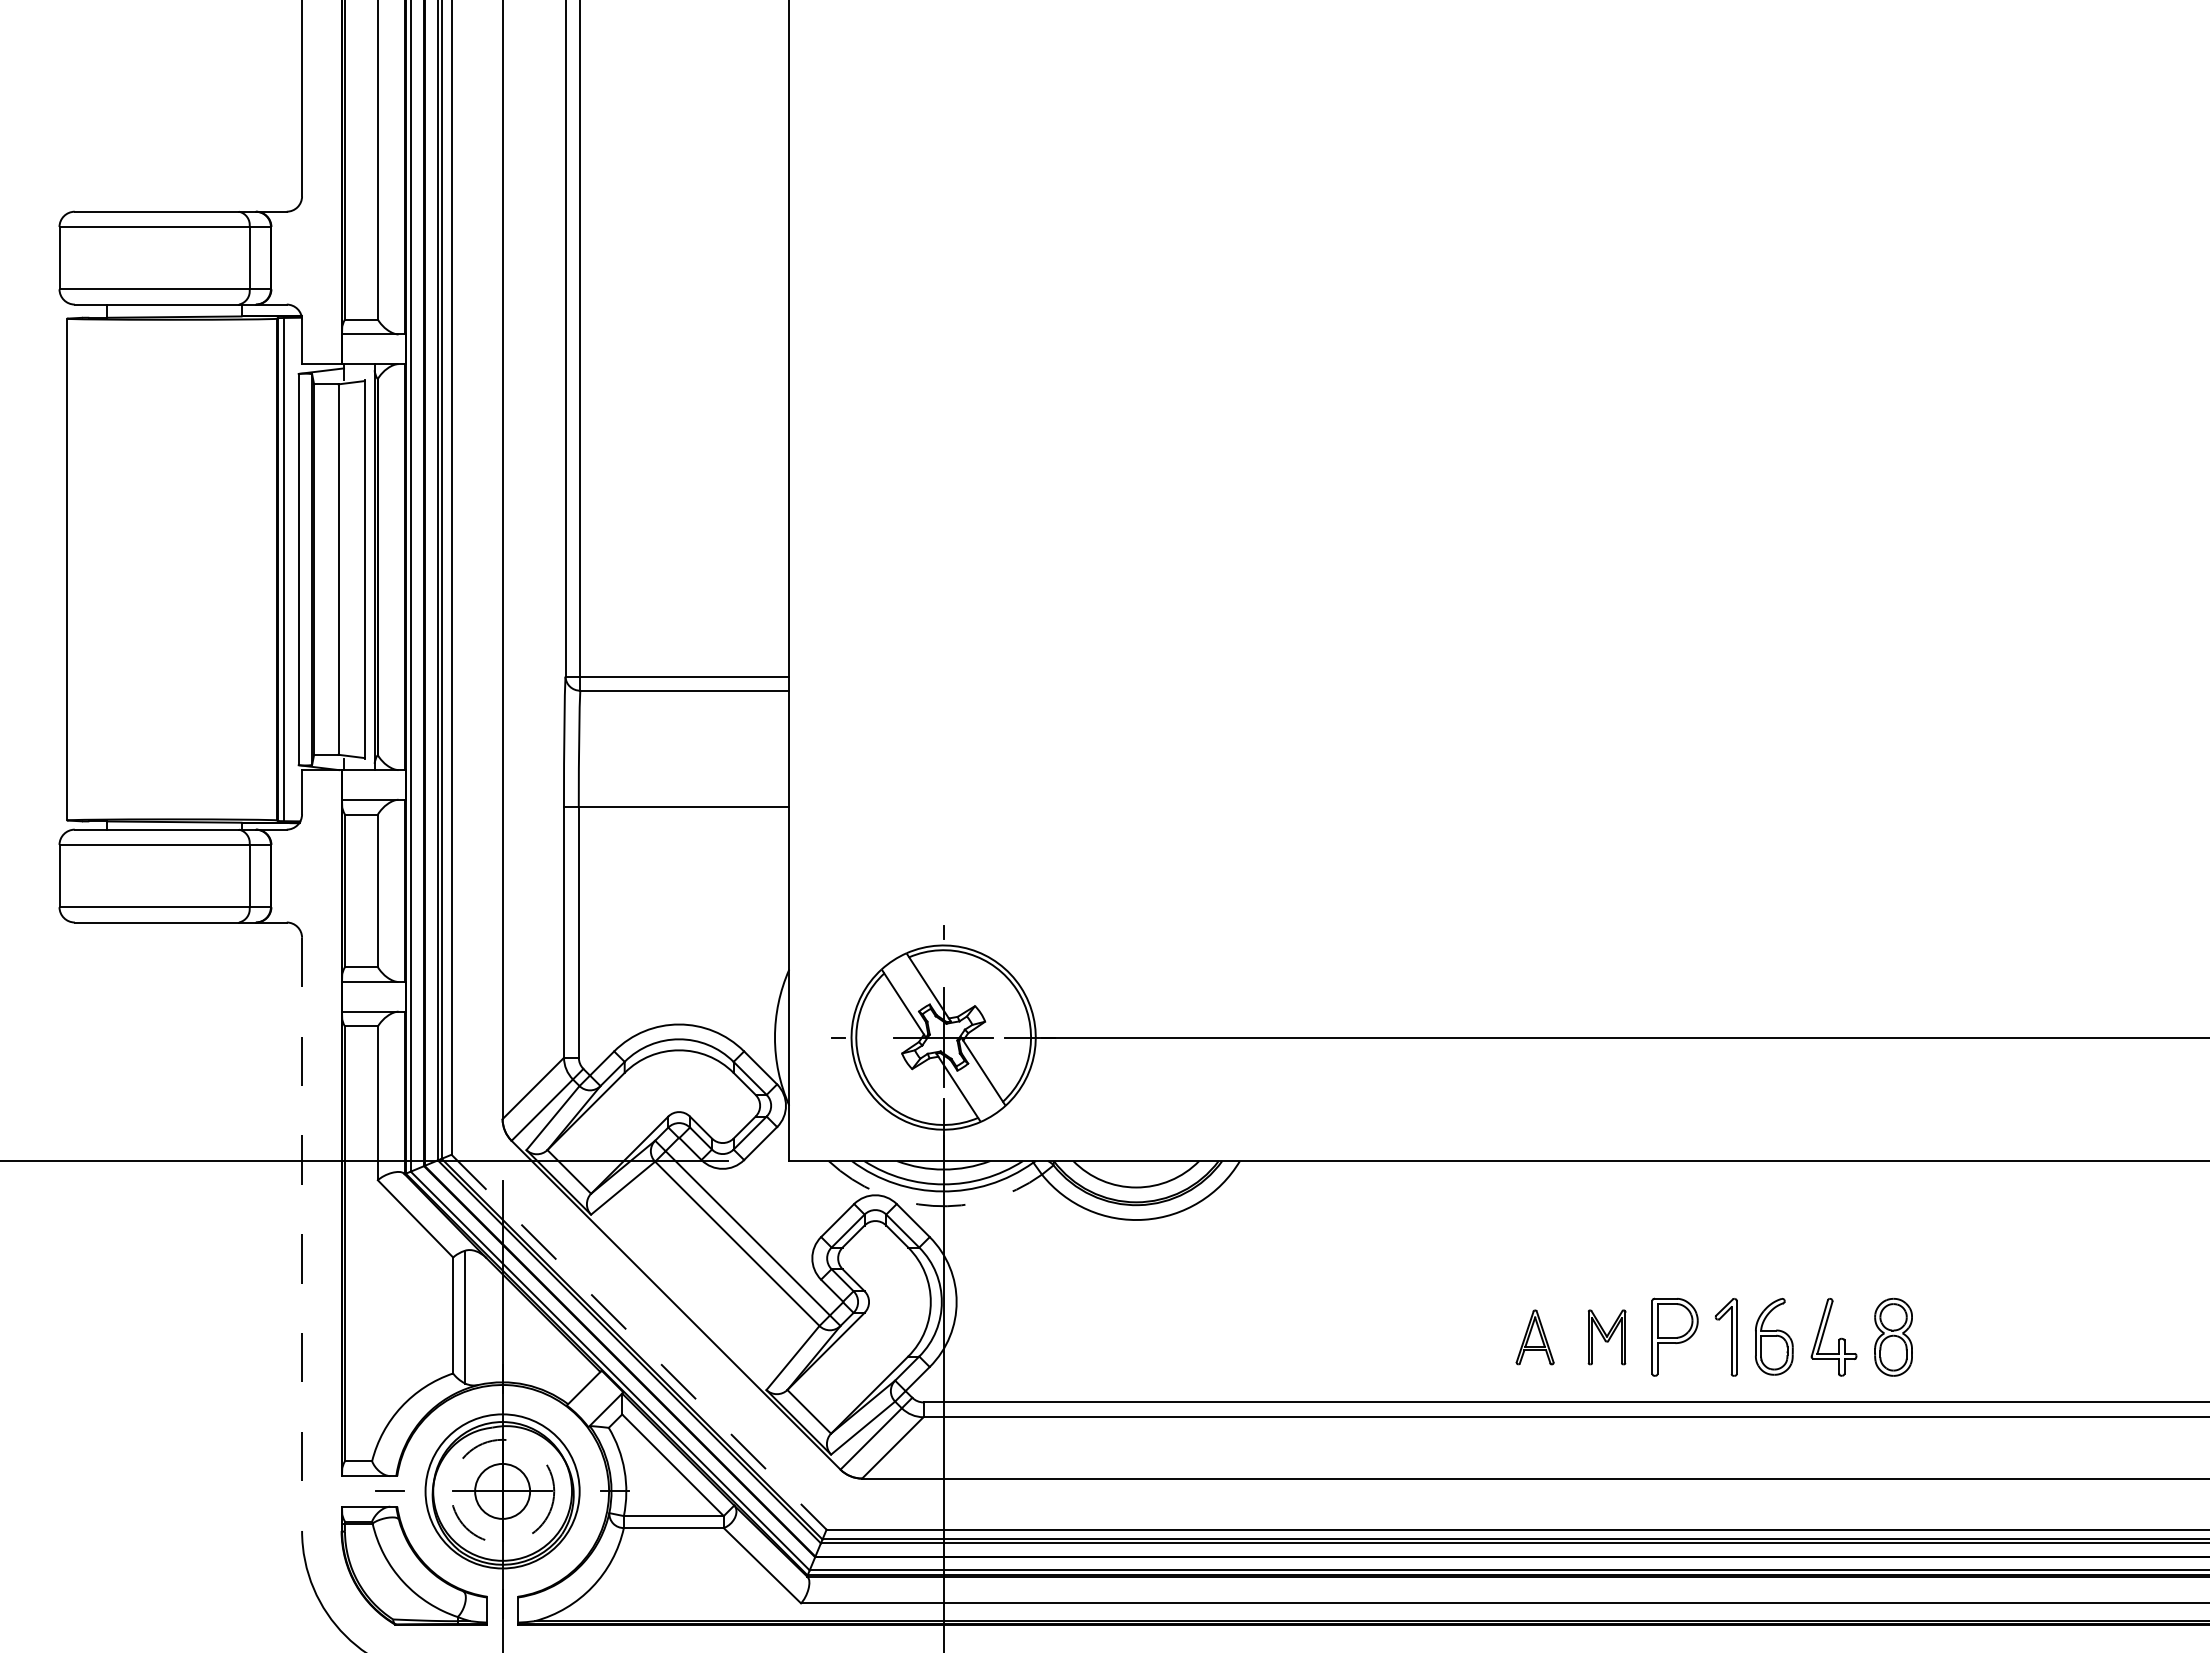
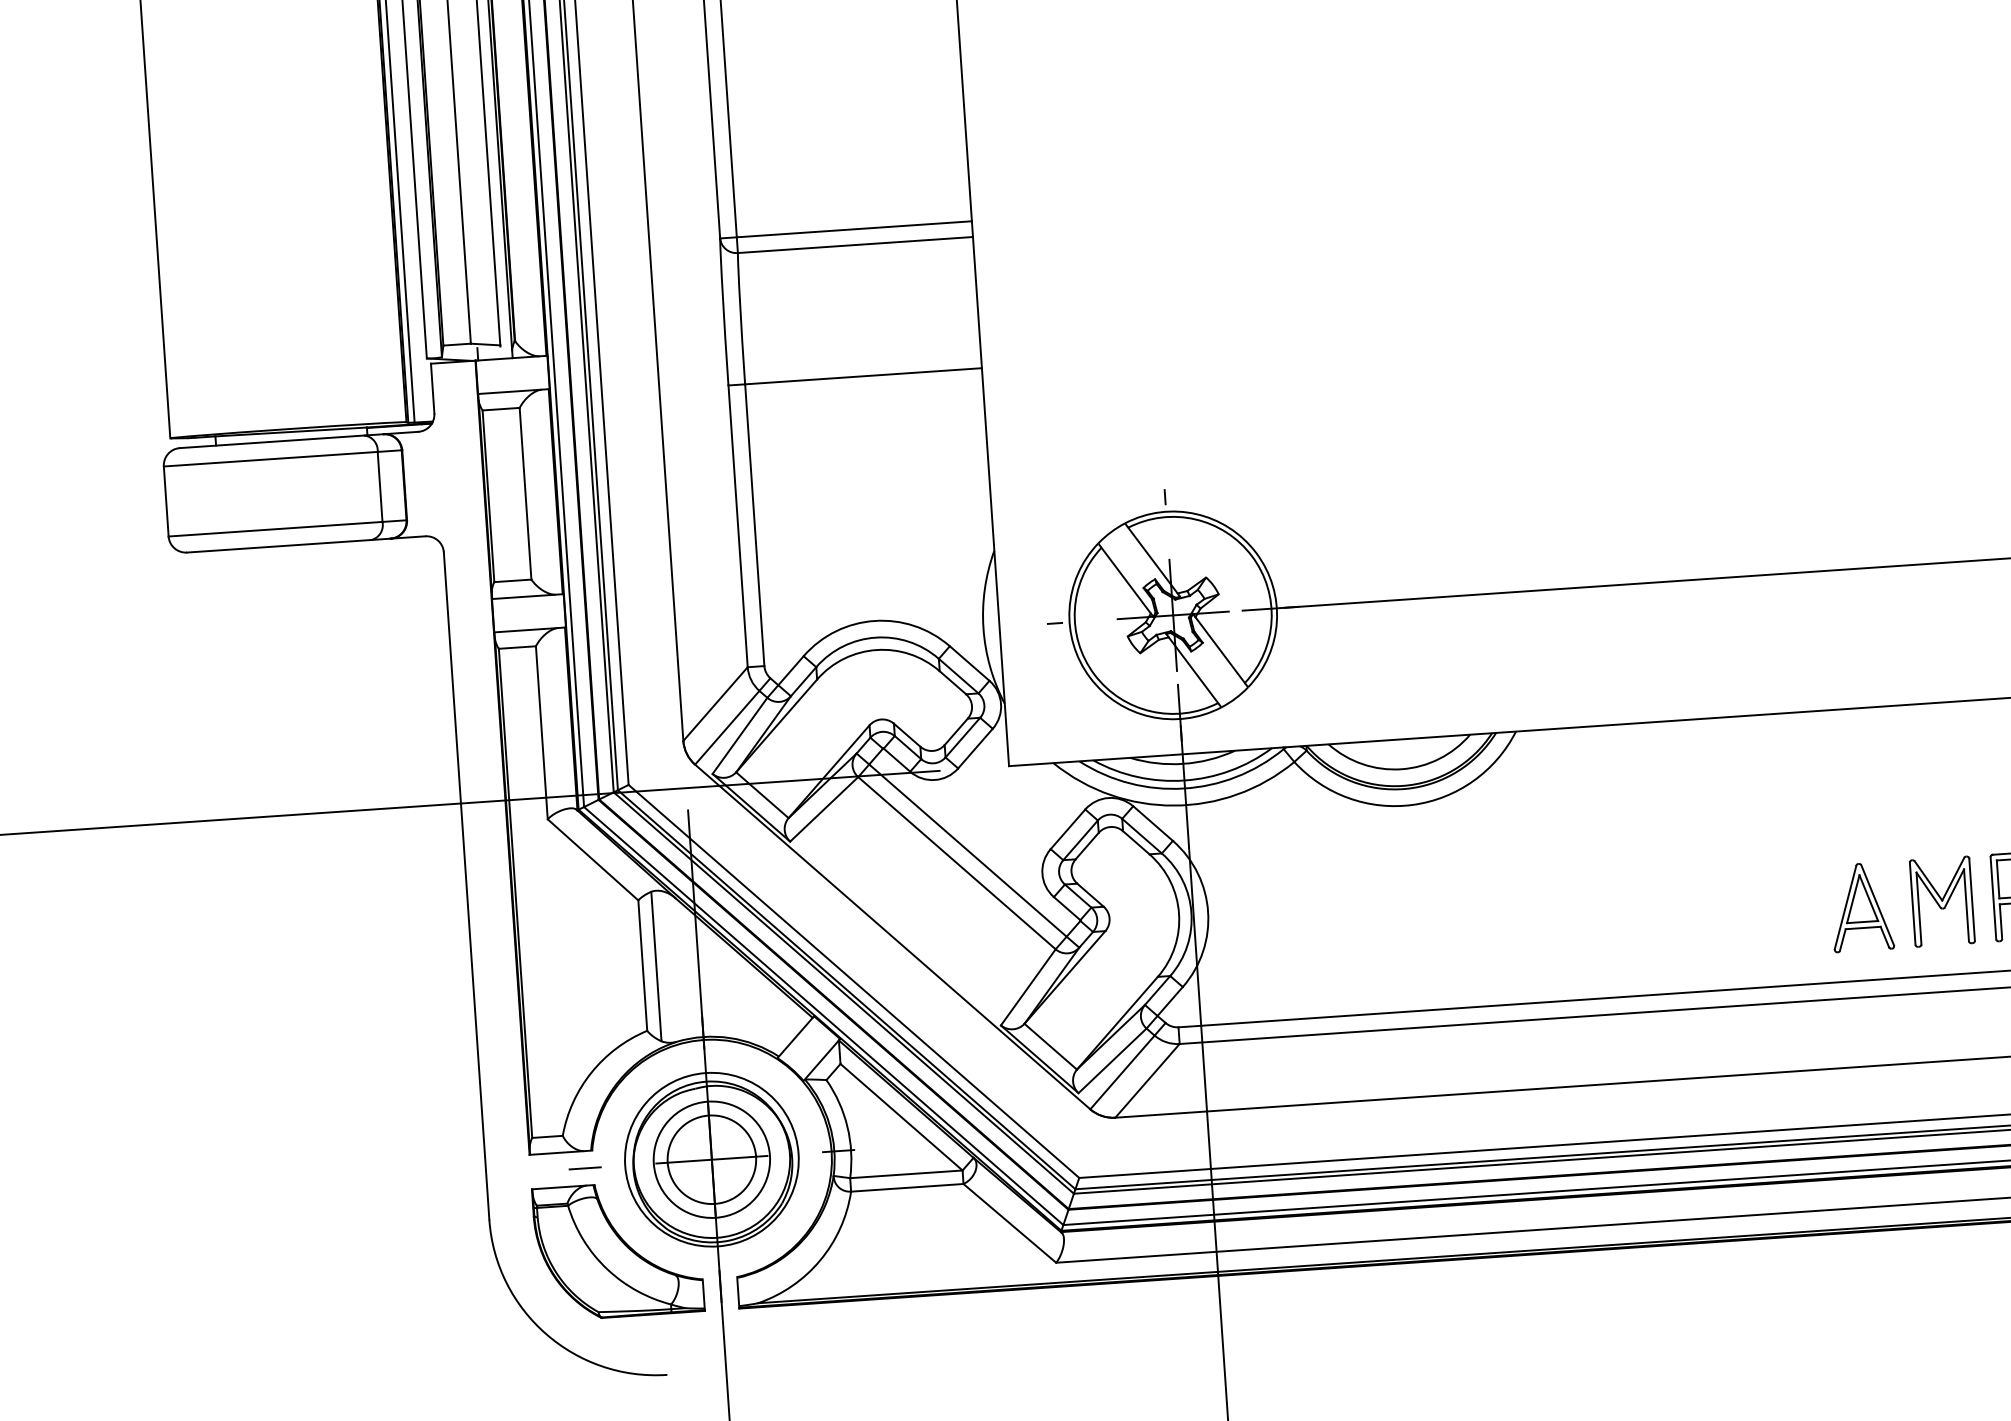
arc: (932, 1205) -> (1173, 805), dashed -> solid
line: (302, 1234) -> (467, 886), dashed -> solid
part: (1534, 1337) -> (1860, 907), size x1.43
part: (1606, 1337) -> (1941, 901), size x1.43
line: (639, 1342) -> (854, 981), dashed -> solid
circle: (502, 1491) -> (711, 1159), dashed -> solid
circle: (502, 1491) -> (711, 1159), size x1.43

